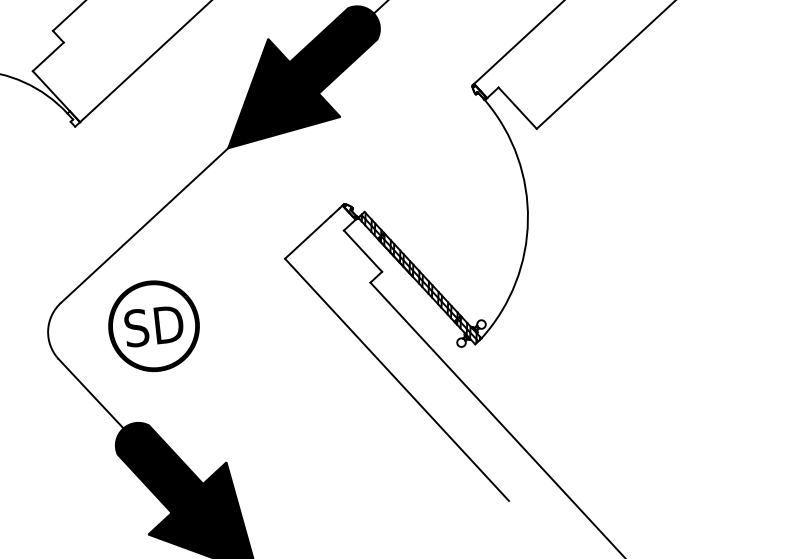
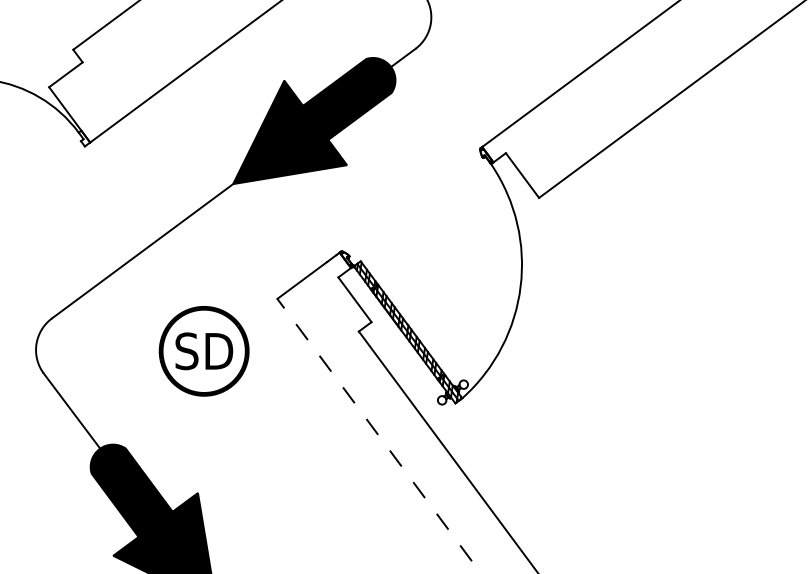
part: (153, 326) -> (203, 351), moved
line: (396, 379) -> (374, 429), solid -> dashed

